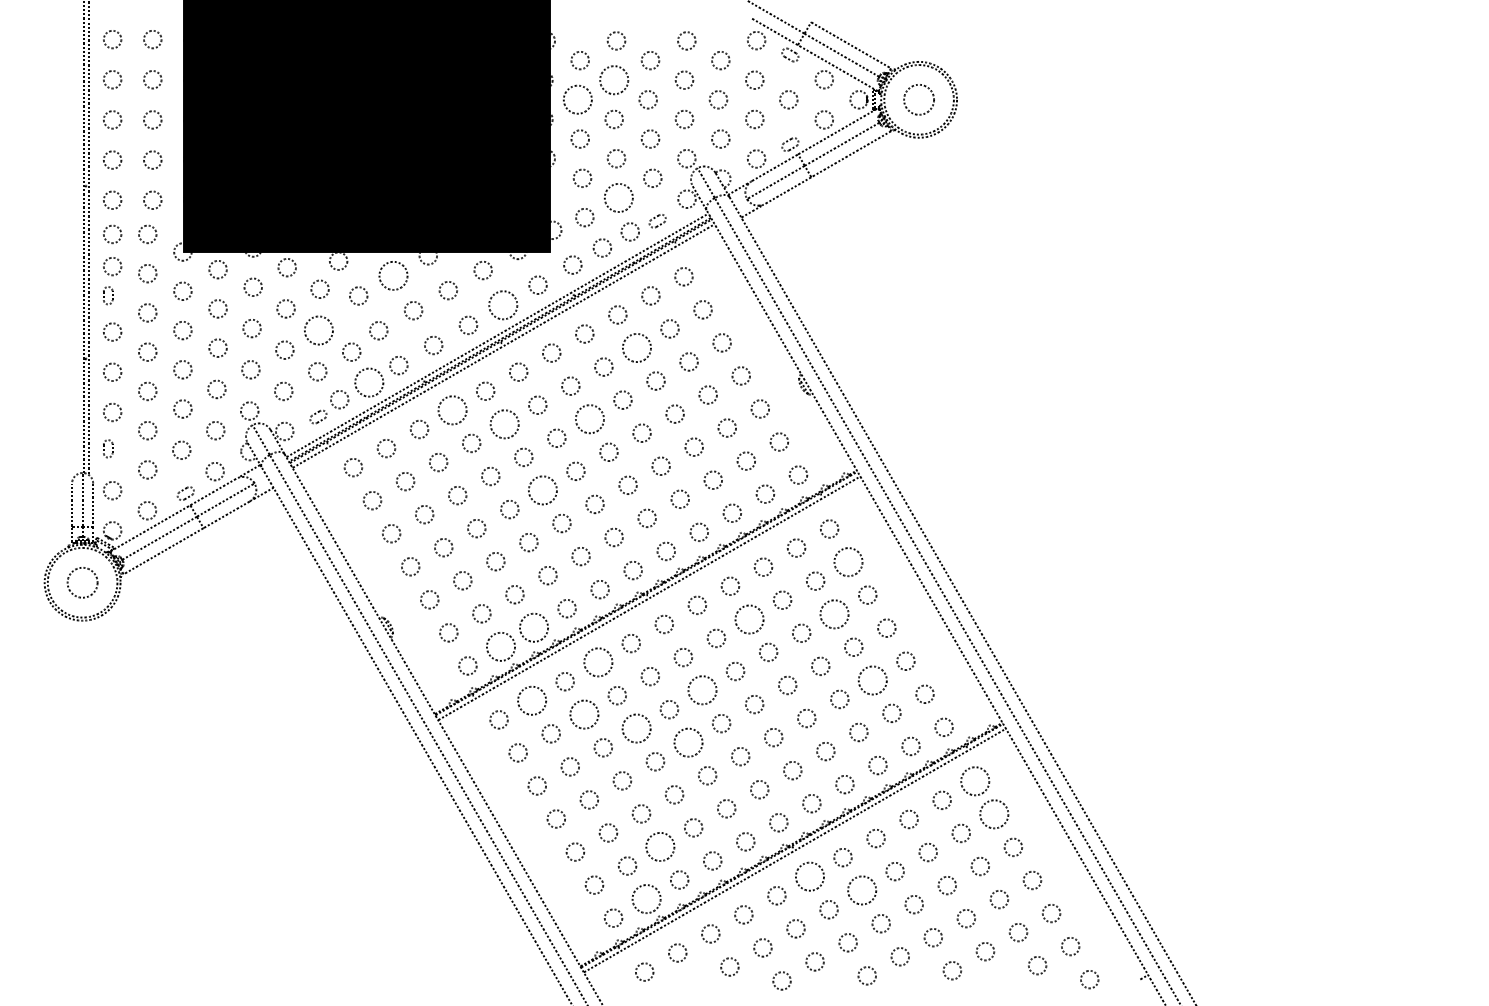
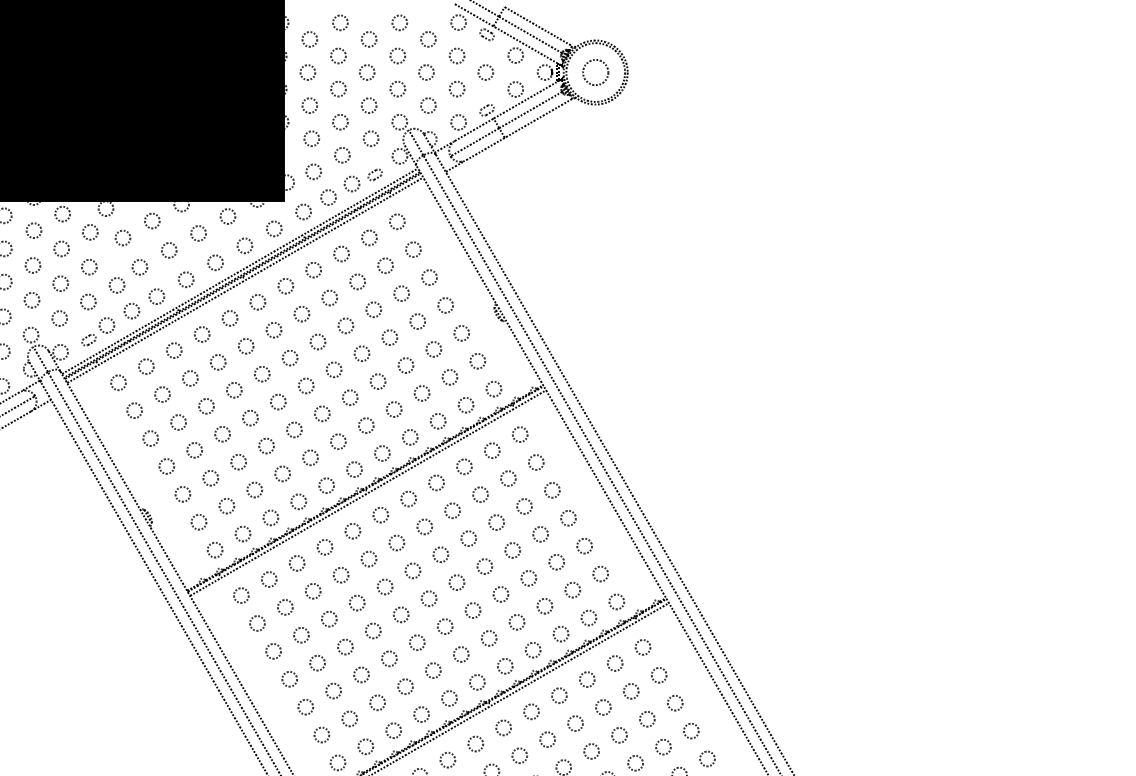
circle: (614, 79) -> (338, 55), size x0.62
circle: (577, 99) -> (307, 72), size x0.62
circle: (618, 197) -> (342, 154), size x0.62
circle: (393, 275) -> (152, 220), size x0.62
circle: (503, 305) -> (245, 246), size x0.62
circle: (318, 330) -> (89, 267), size x0.62
circle: (636, 347) -> (357, 281), size x0.62
circle: (369, 382) -> (132, 311), size x0.62
circle: (452, 410) -> (202, 334), size x0.62
circle: (589, 419) -> (317, 342), size x0.62
circle: (504, 424) -> (245, 346), size x0.62
circle: (542, 490) -> (278, 402), size x0.62
circle: (848, 561) -> (536, 462), size x0.62
circle: (834, 613) -> (524, 505), size x0.62
circle: (749, 618) -> (452, 510), size x0.62
circle: (533, 627) -> (270, 517), size x0.62
circle: (500, 646) -> (242, 533), size x0.62
circle: (597, 662) -> (324, 547), size x0.62
circle: (872, 679) -> (556, 561), size x0.62
circle: (702, 690) -> (412, 570), size x0.62
circle: (531, 700) -> (268, 579), size x0.62
circle: (583, 714) -> (312, 591), size x0.62
circle: (635, 728) -> (356, 602), size x0.62
circle: (688, 742) -> (401, 614), size x0.62
circle: (975, 781) -> (643, 647), size x0.62
circle: (994, 814) -> (659, 675), size x0.62
circle: (660, 846) -> (377, 702), size x0.62
circle: (809, 876) -> (503, 727), size x0.62
circle: (861, 890) -> (547, 739), size x0.62
circle: (646, 898) -> (365, 746), size x0.62

